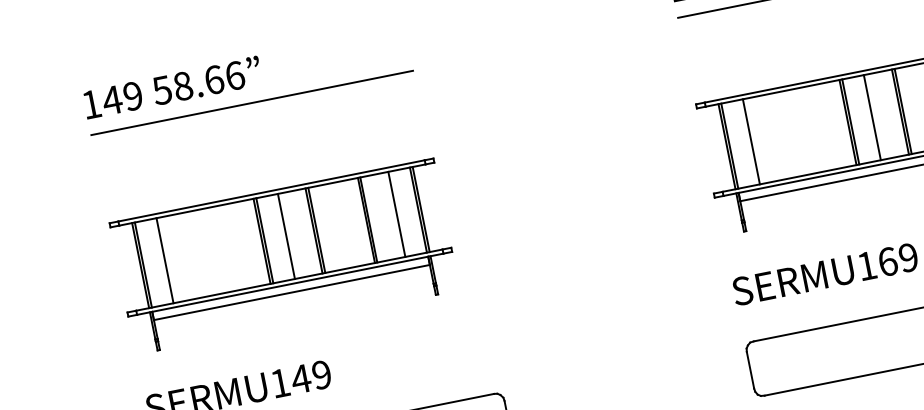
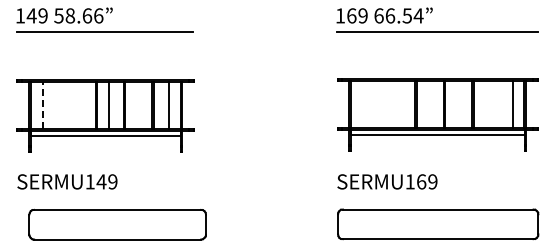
line: (872, 117) -> (428, 104), removed
line: (751, 141) -> (362, 104), removed
line: (164, 260) -> (42, 105), solid -> dashed

